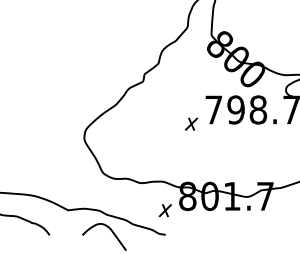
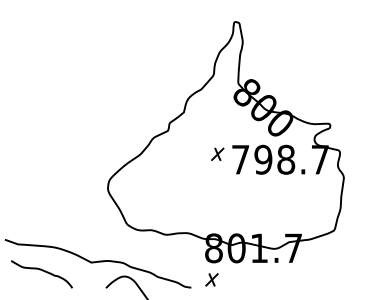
part: (191, 123) -> (217, 153), moved
part: (164, 210) -> (211, 279), moved

